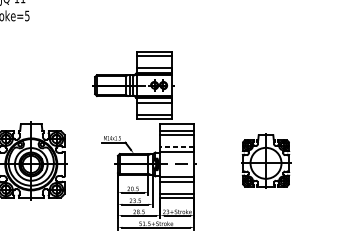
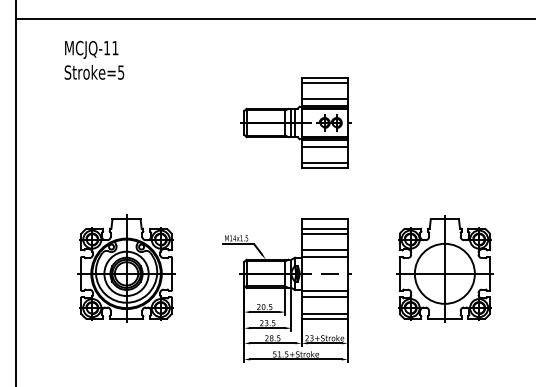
part: (133, 85) -> (295, 122), moved
line: (177, 147) -> (324, 250), dashed -> solid
part: (265, 160) -> (444, 268), size x1.43

